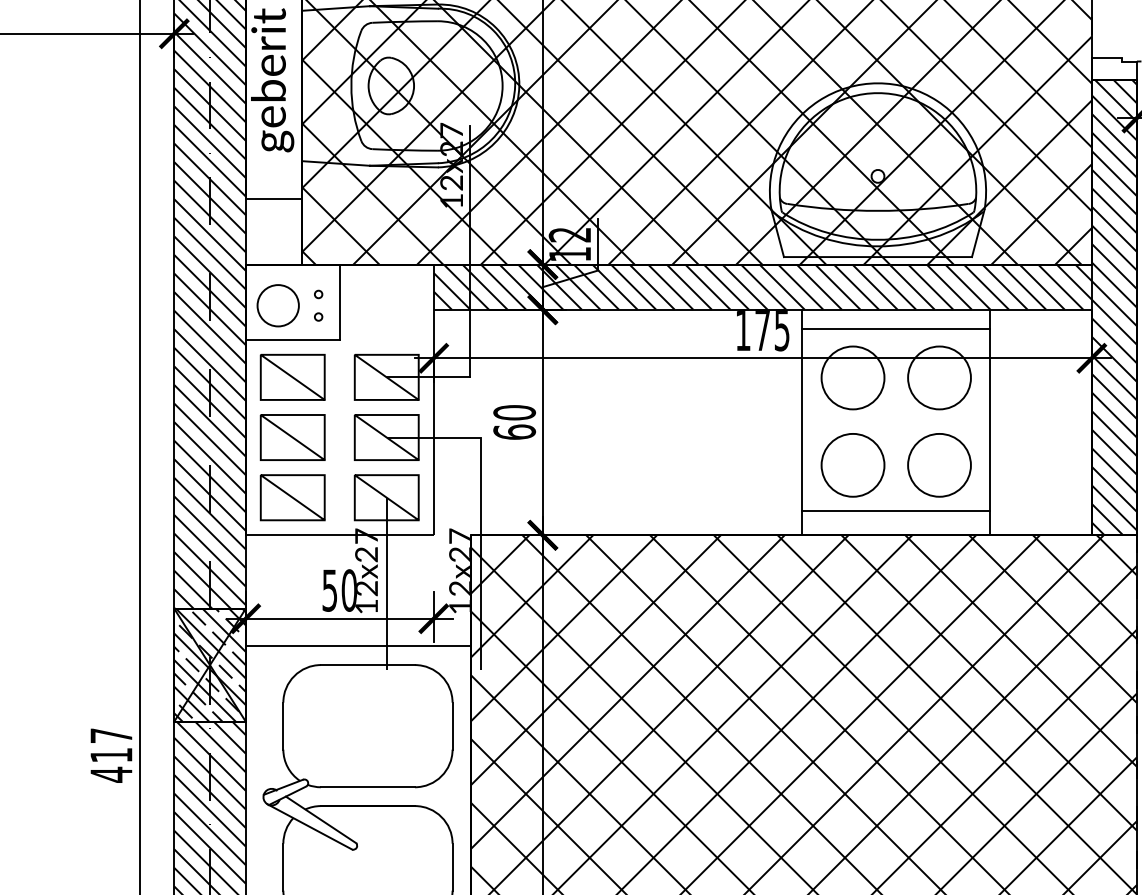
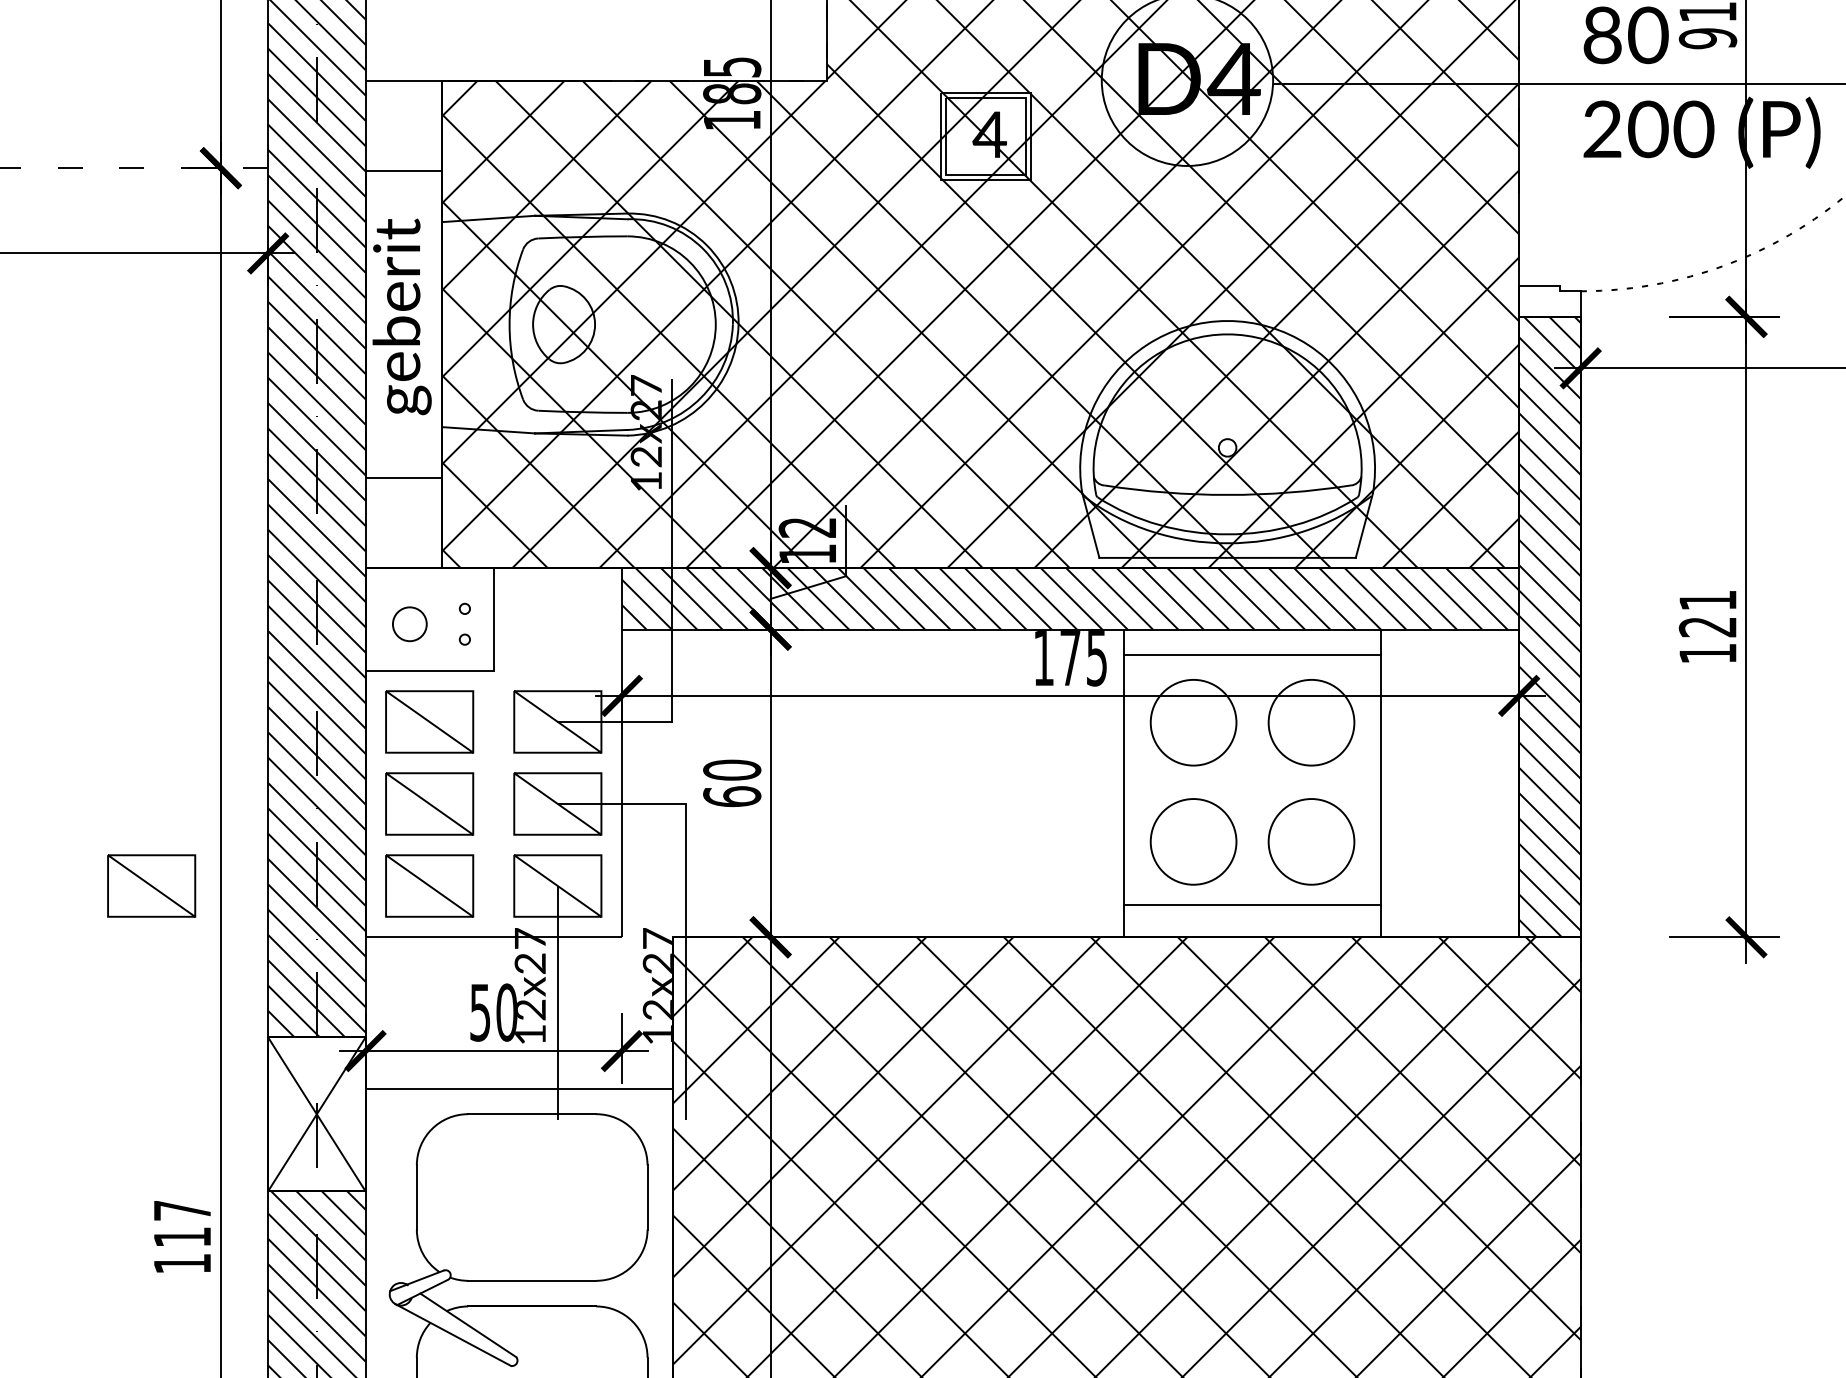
circle: (277, 305) -> (409, 624), size x0.6
curve: (88, 497) -> (151, 885), added
hatch: (209, 665) -> (316, 1114), removed
text: (111, 774) -> (182, 1263), 417 -> 117

